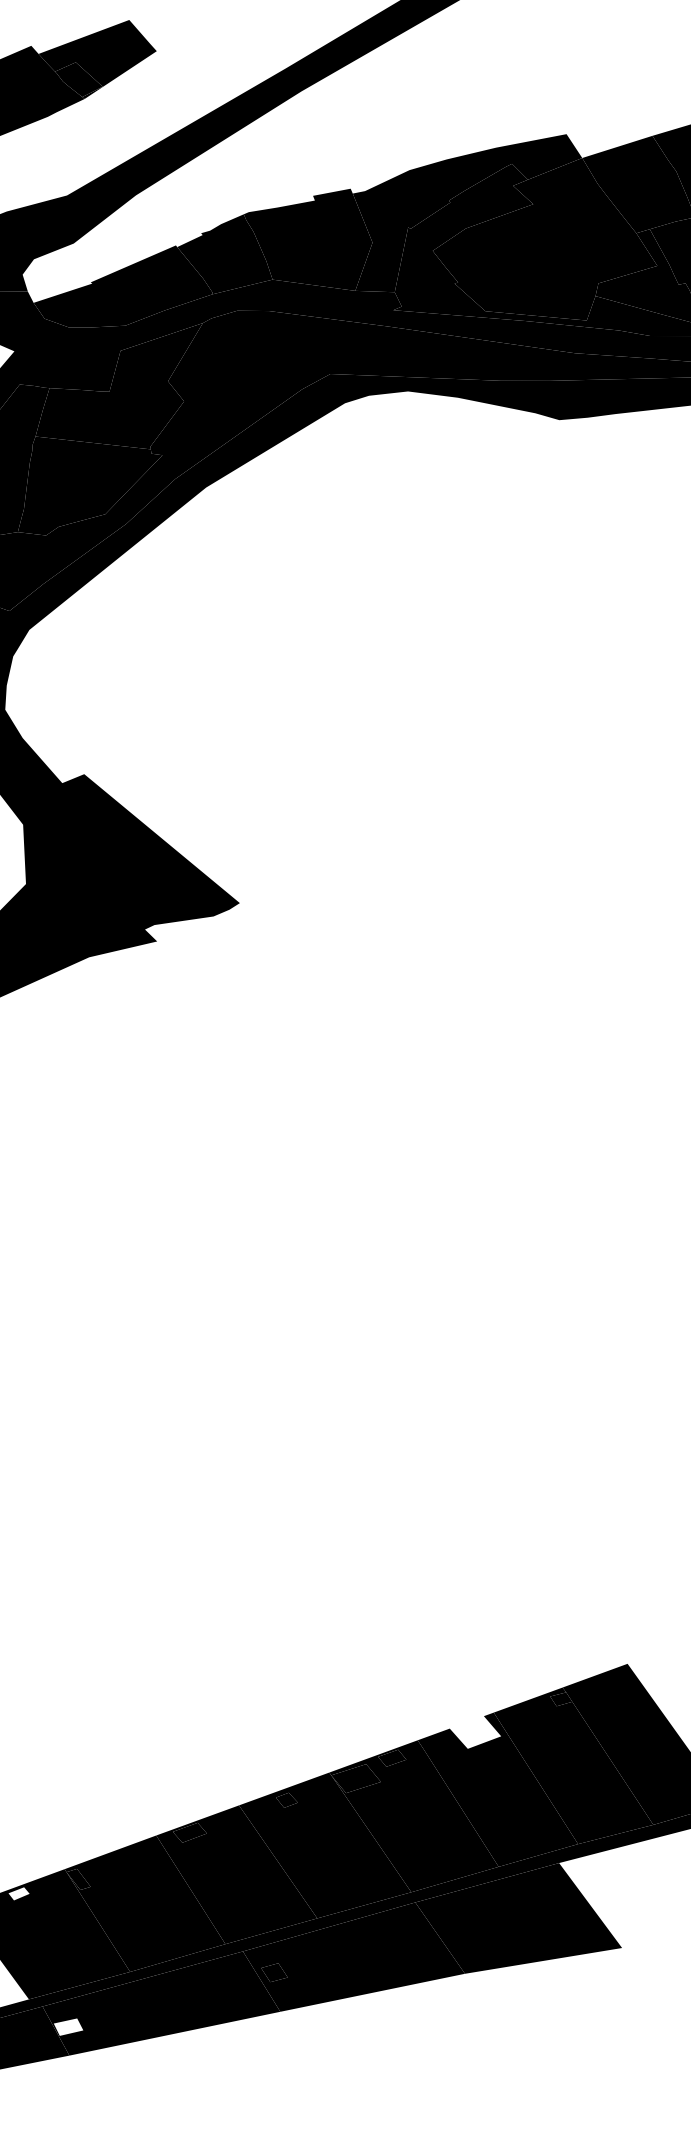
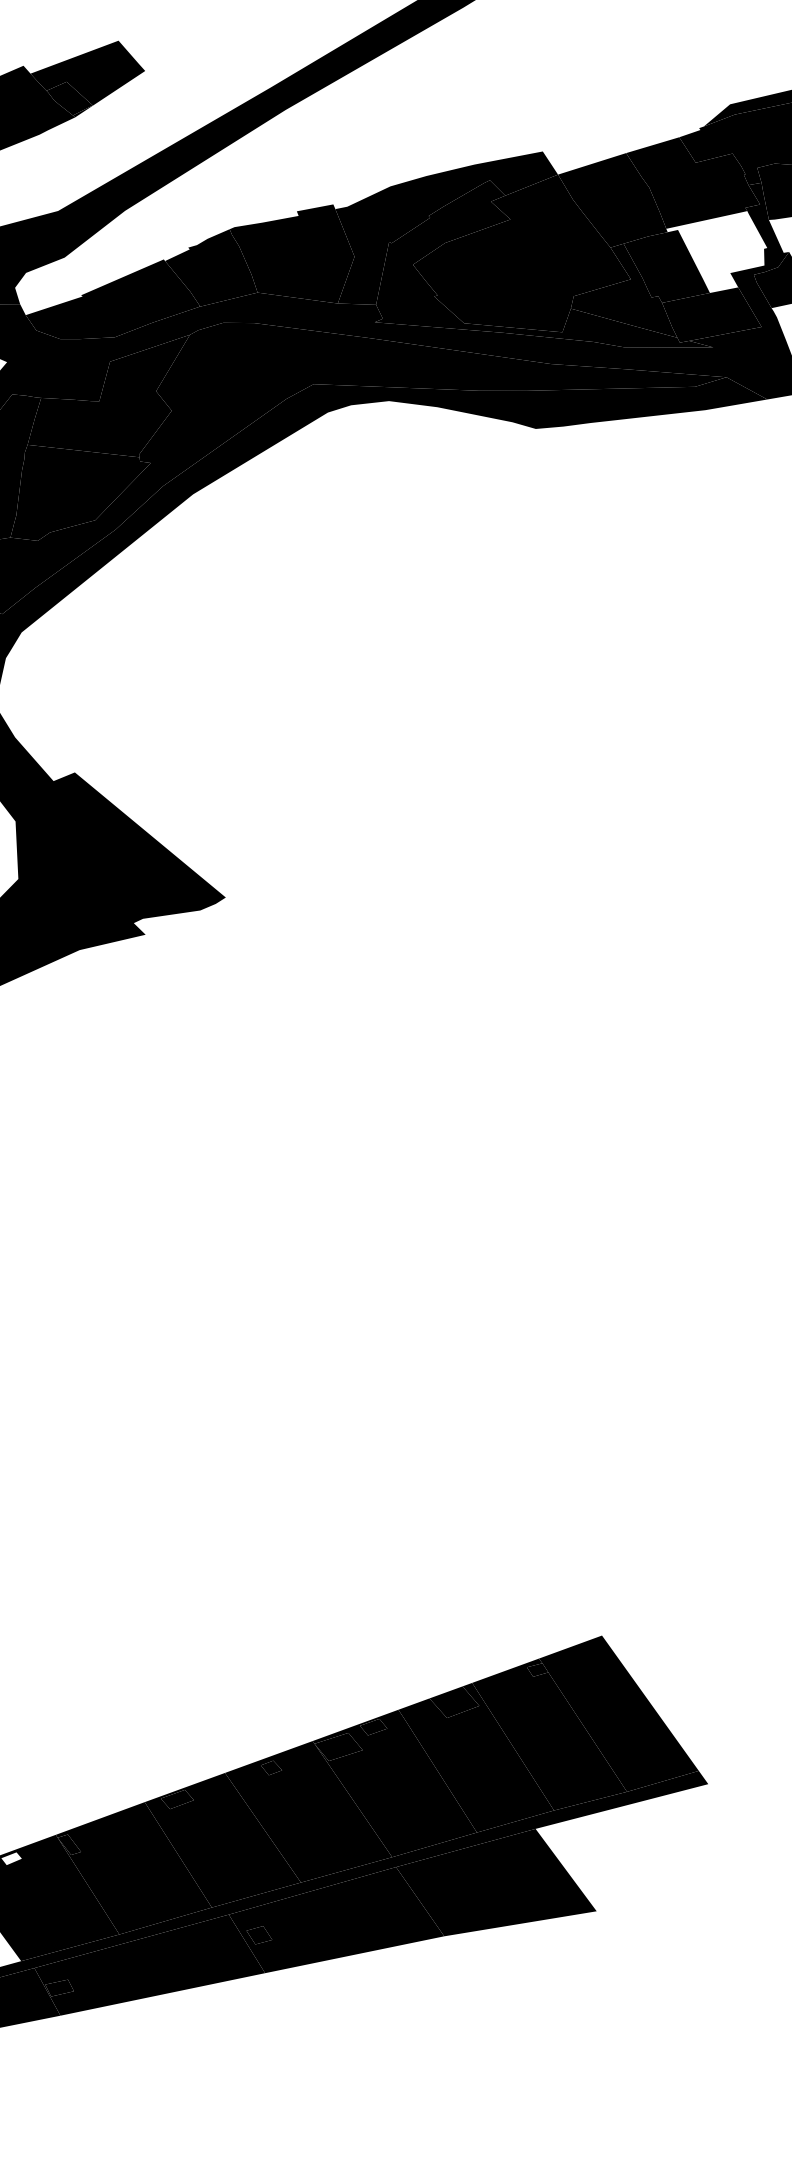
fill: (475, 1732) -> (454, 1702), added
fill: (68, 2026) -> (59, 1987), added

